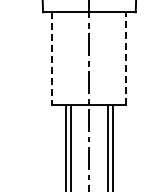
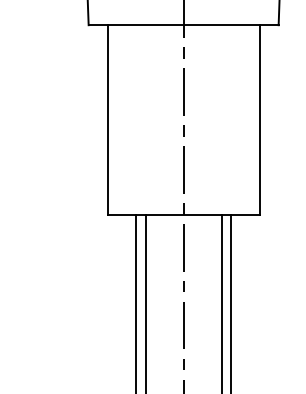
line: (126, 58) -> (259, 120), dashed -> solid
line: (52, 59) -> (107, 122), dashed -> solid

